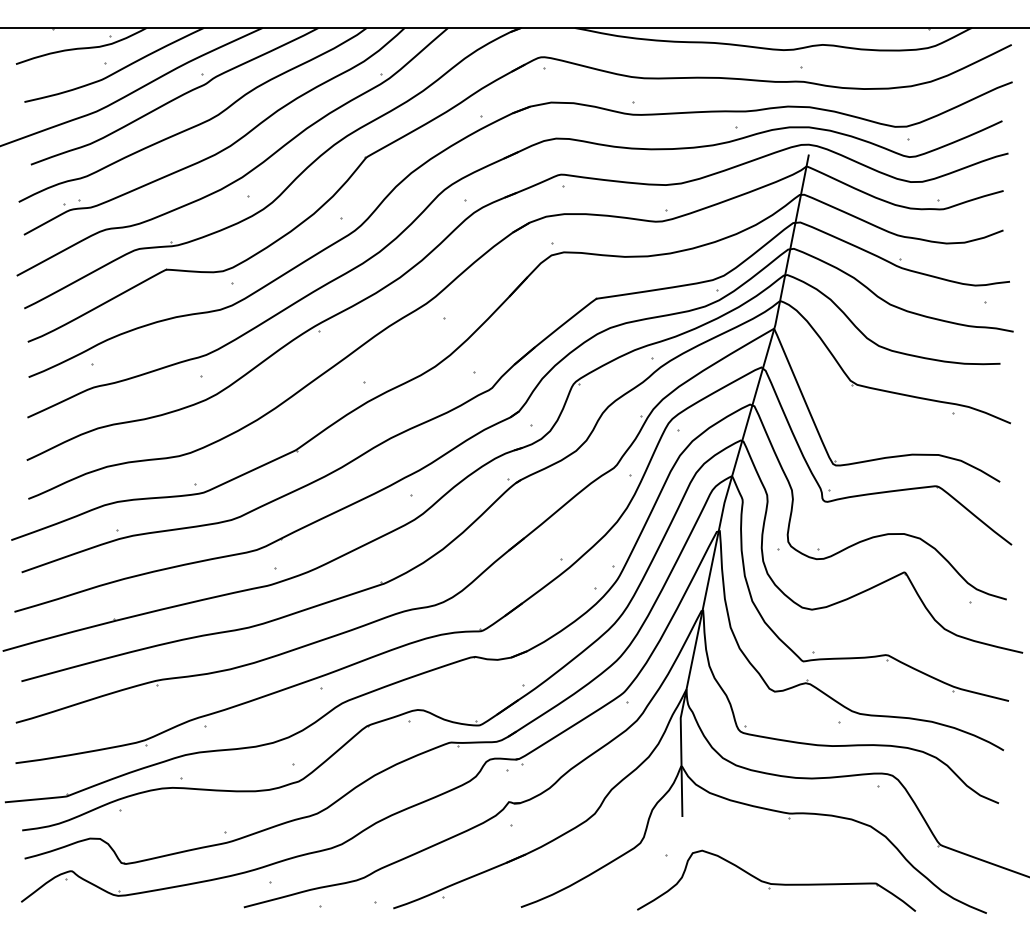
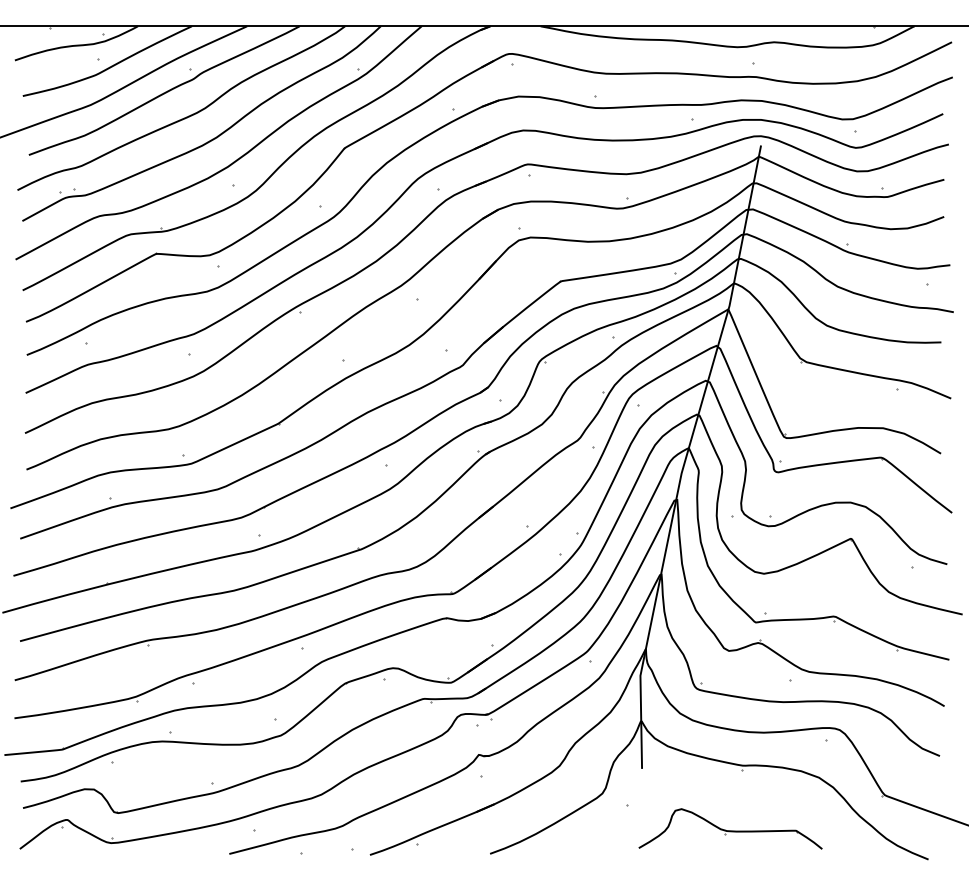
part: (776, 880) -> (730, 828), size x0.7

